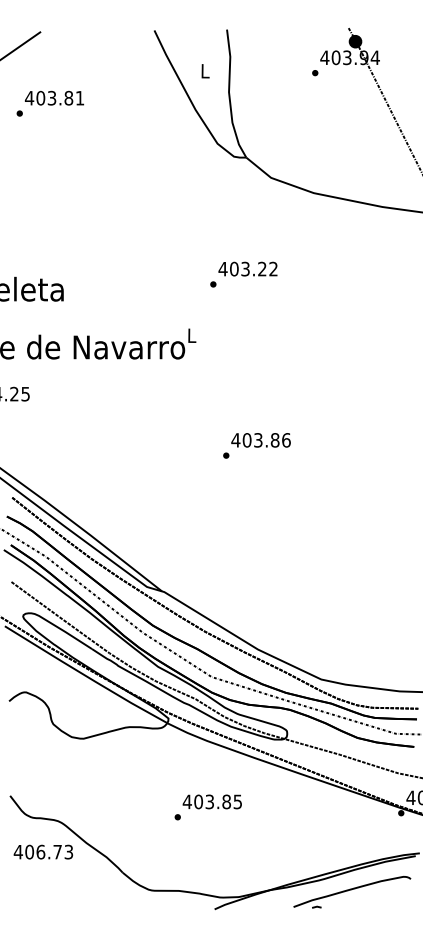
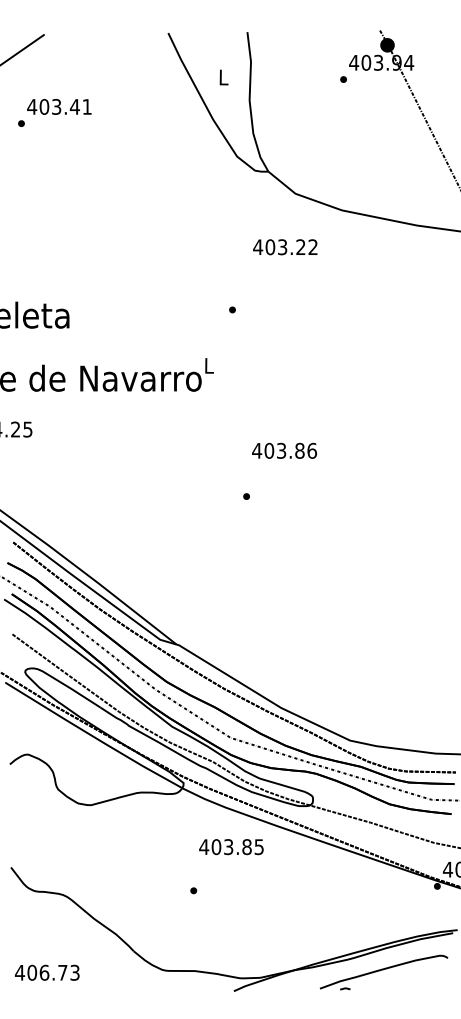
text: (68, 97) -> (74, 106), 403.81 -> 403.41
text: (248, 269) -> (285, 247), moved
text: (261, 439) -> (284, 450), moved
text: (212, 802) -> (231, 847), moved
text: (43, 851) -> (47, 972), moved

